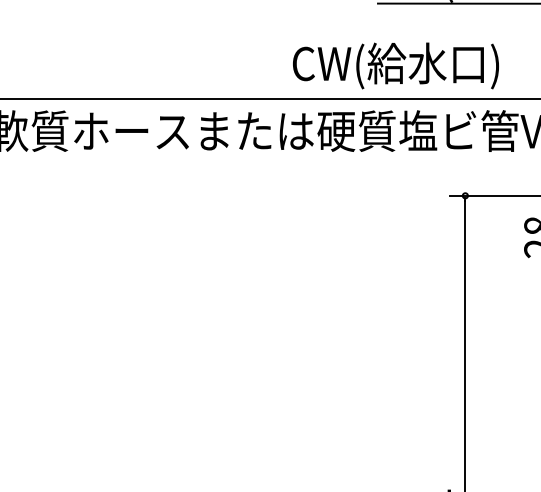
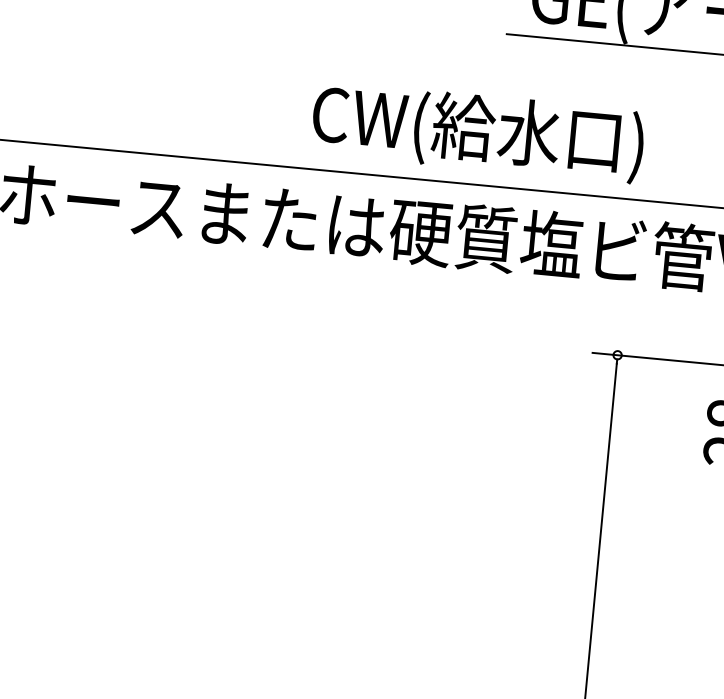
text: (395, 65) -> (477, 131), moved

